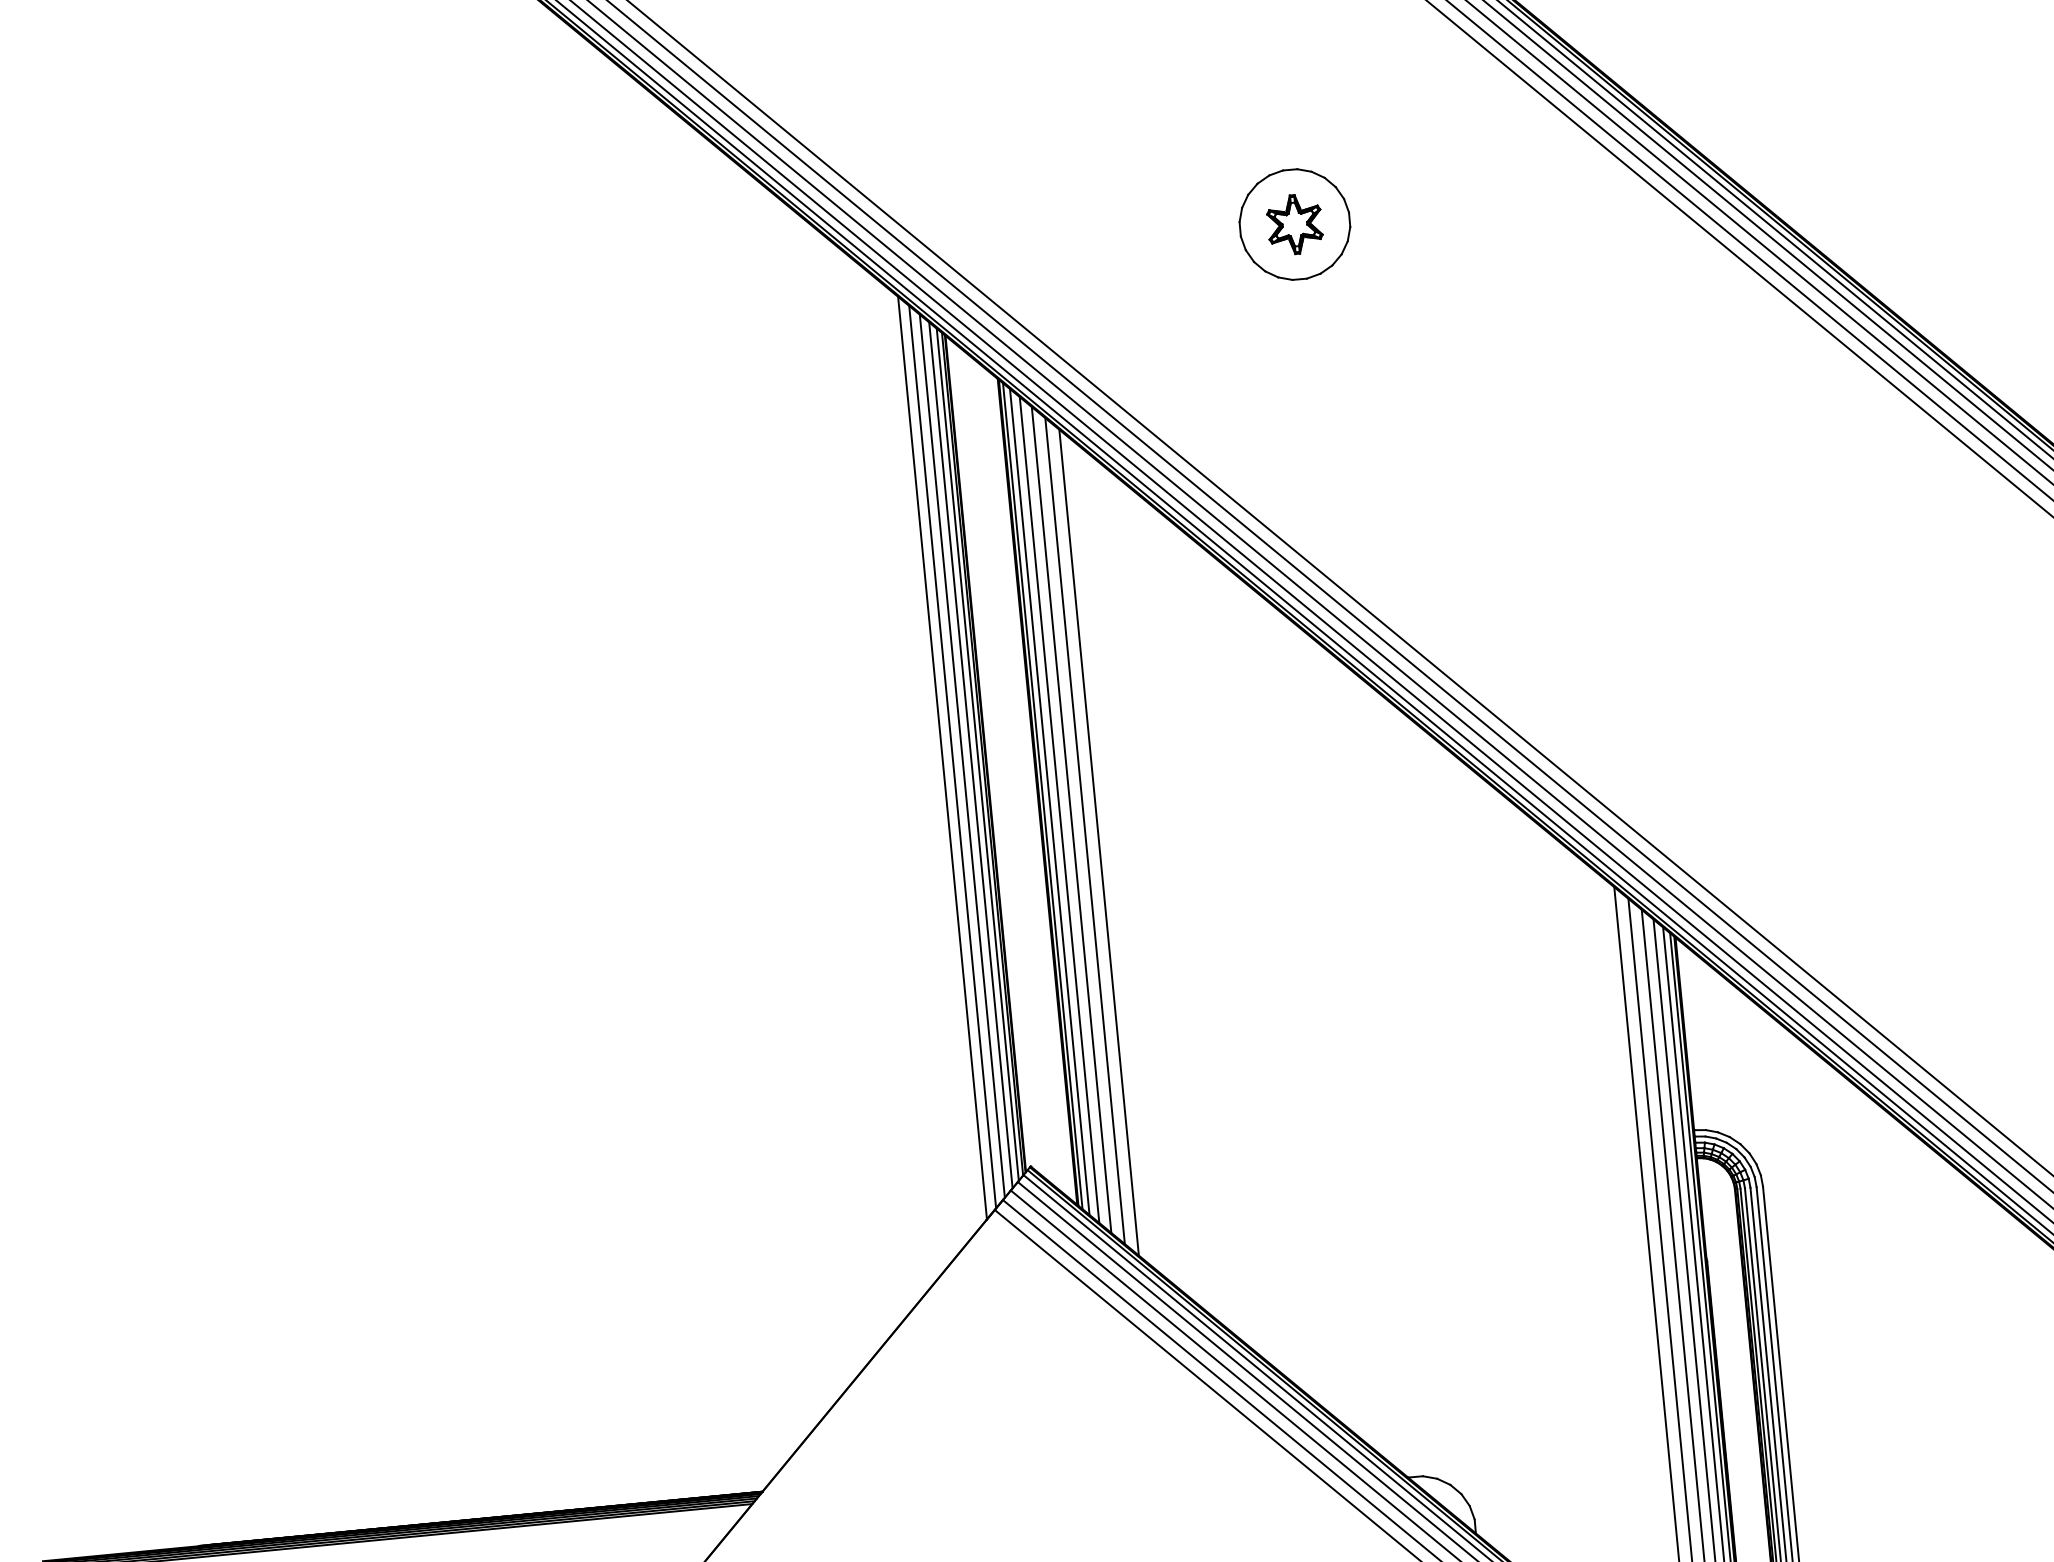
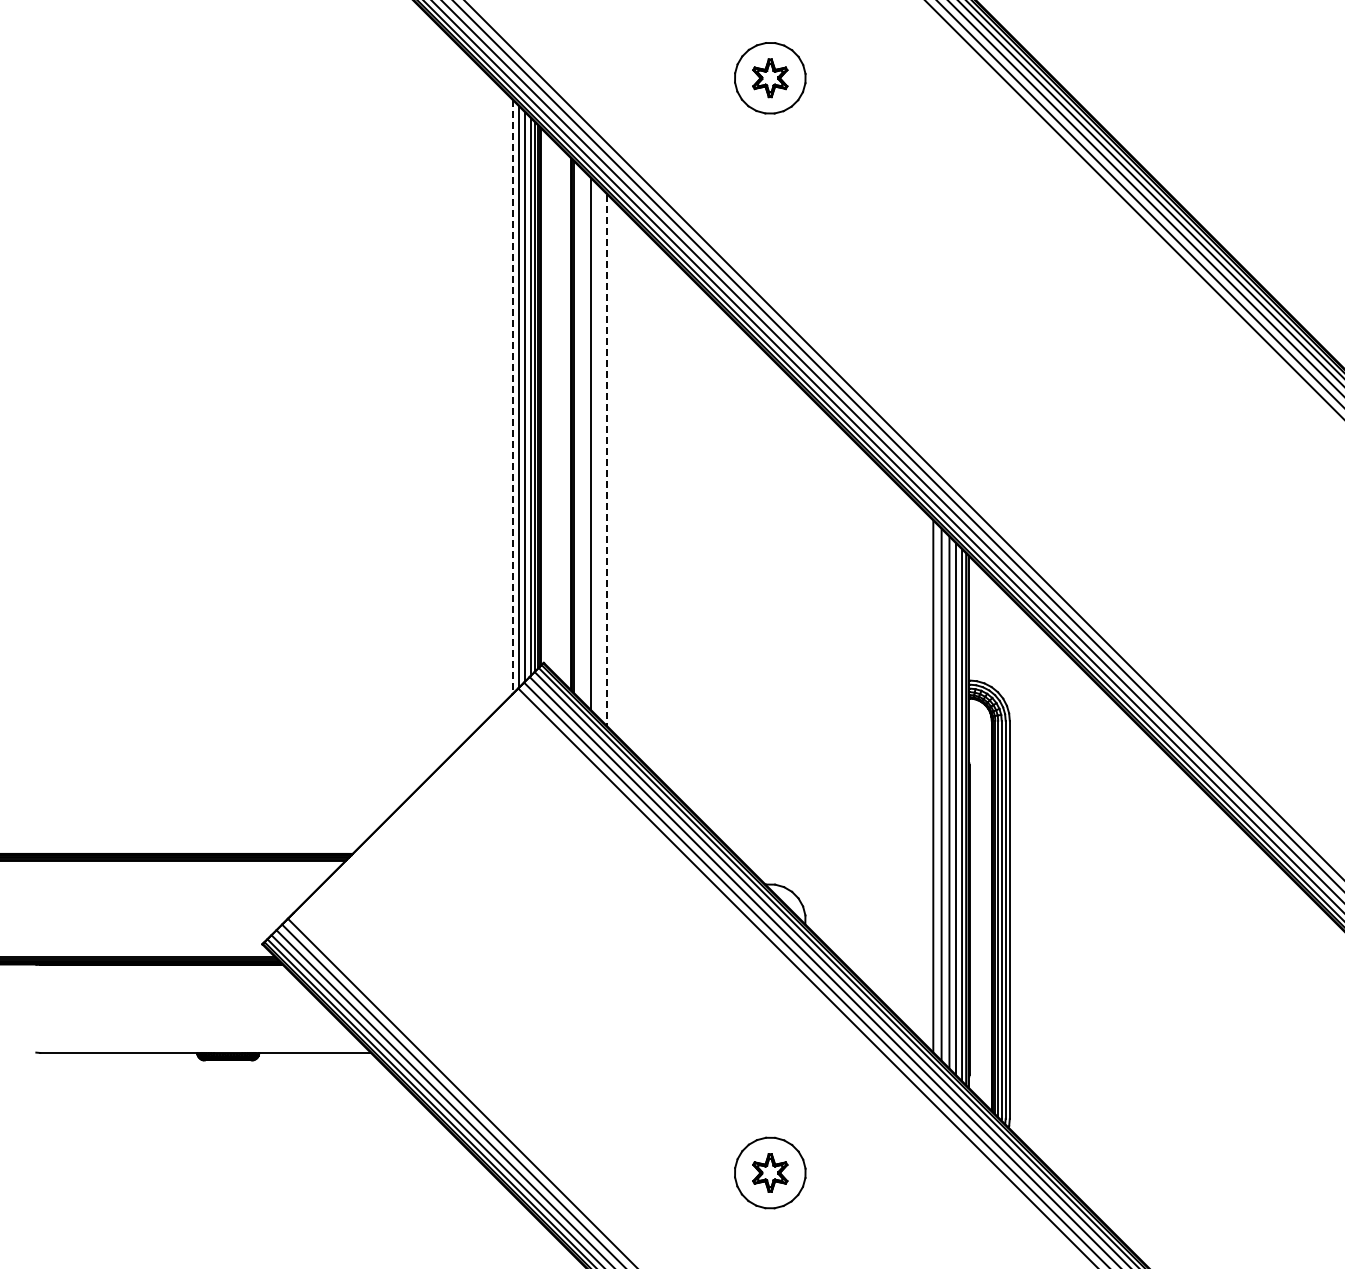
line: (942, 758) -> (512, 397), solid -> dashed
line: (1049, 801) -> (578, 431), removed
line: (1060, 810) -> (584, 437), removed
line: (1085, 831) -> (599, 452), removed
line: (1099, 842) -> (607, 460), solid -> dashed

